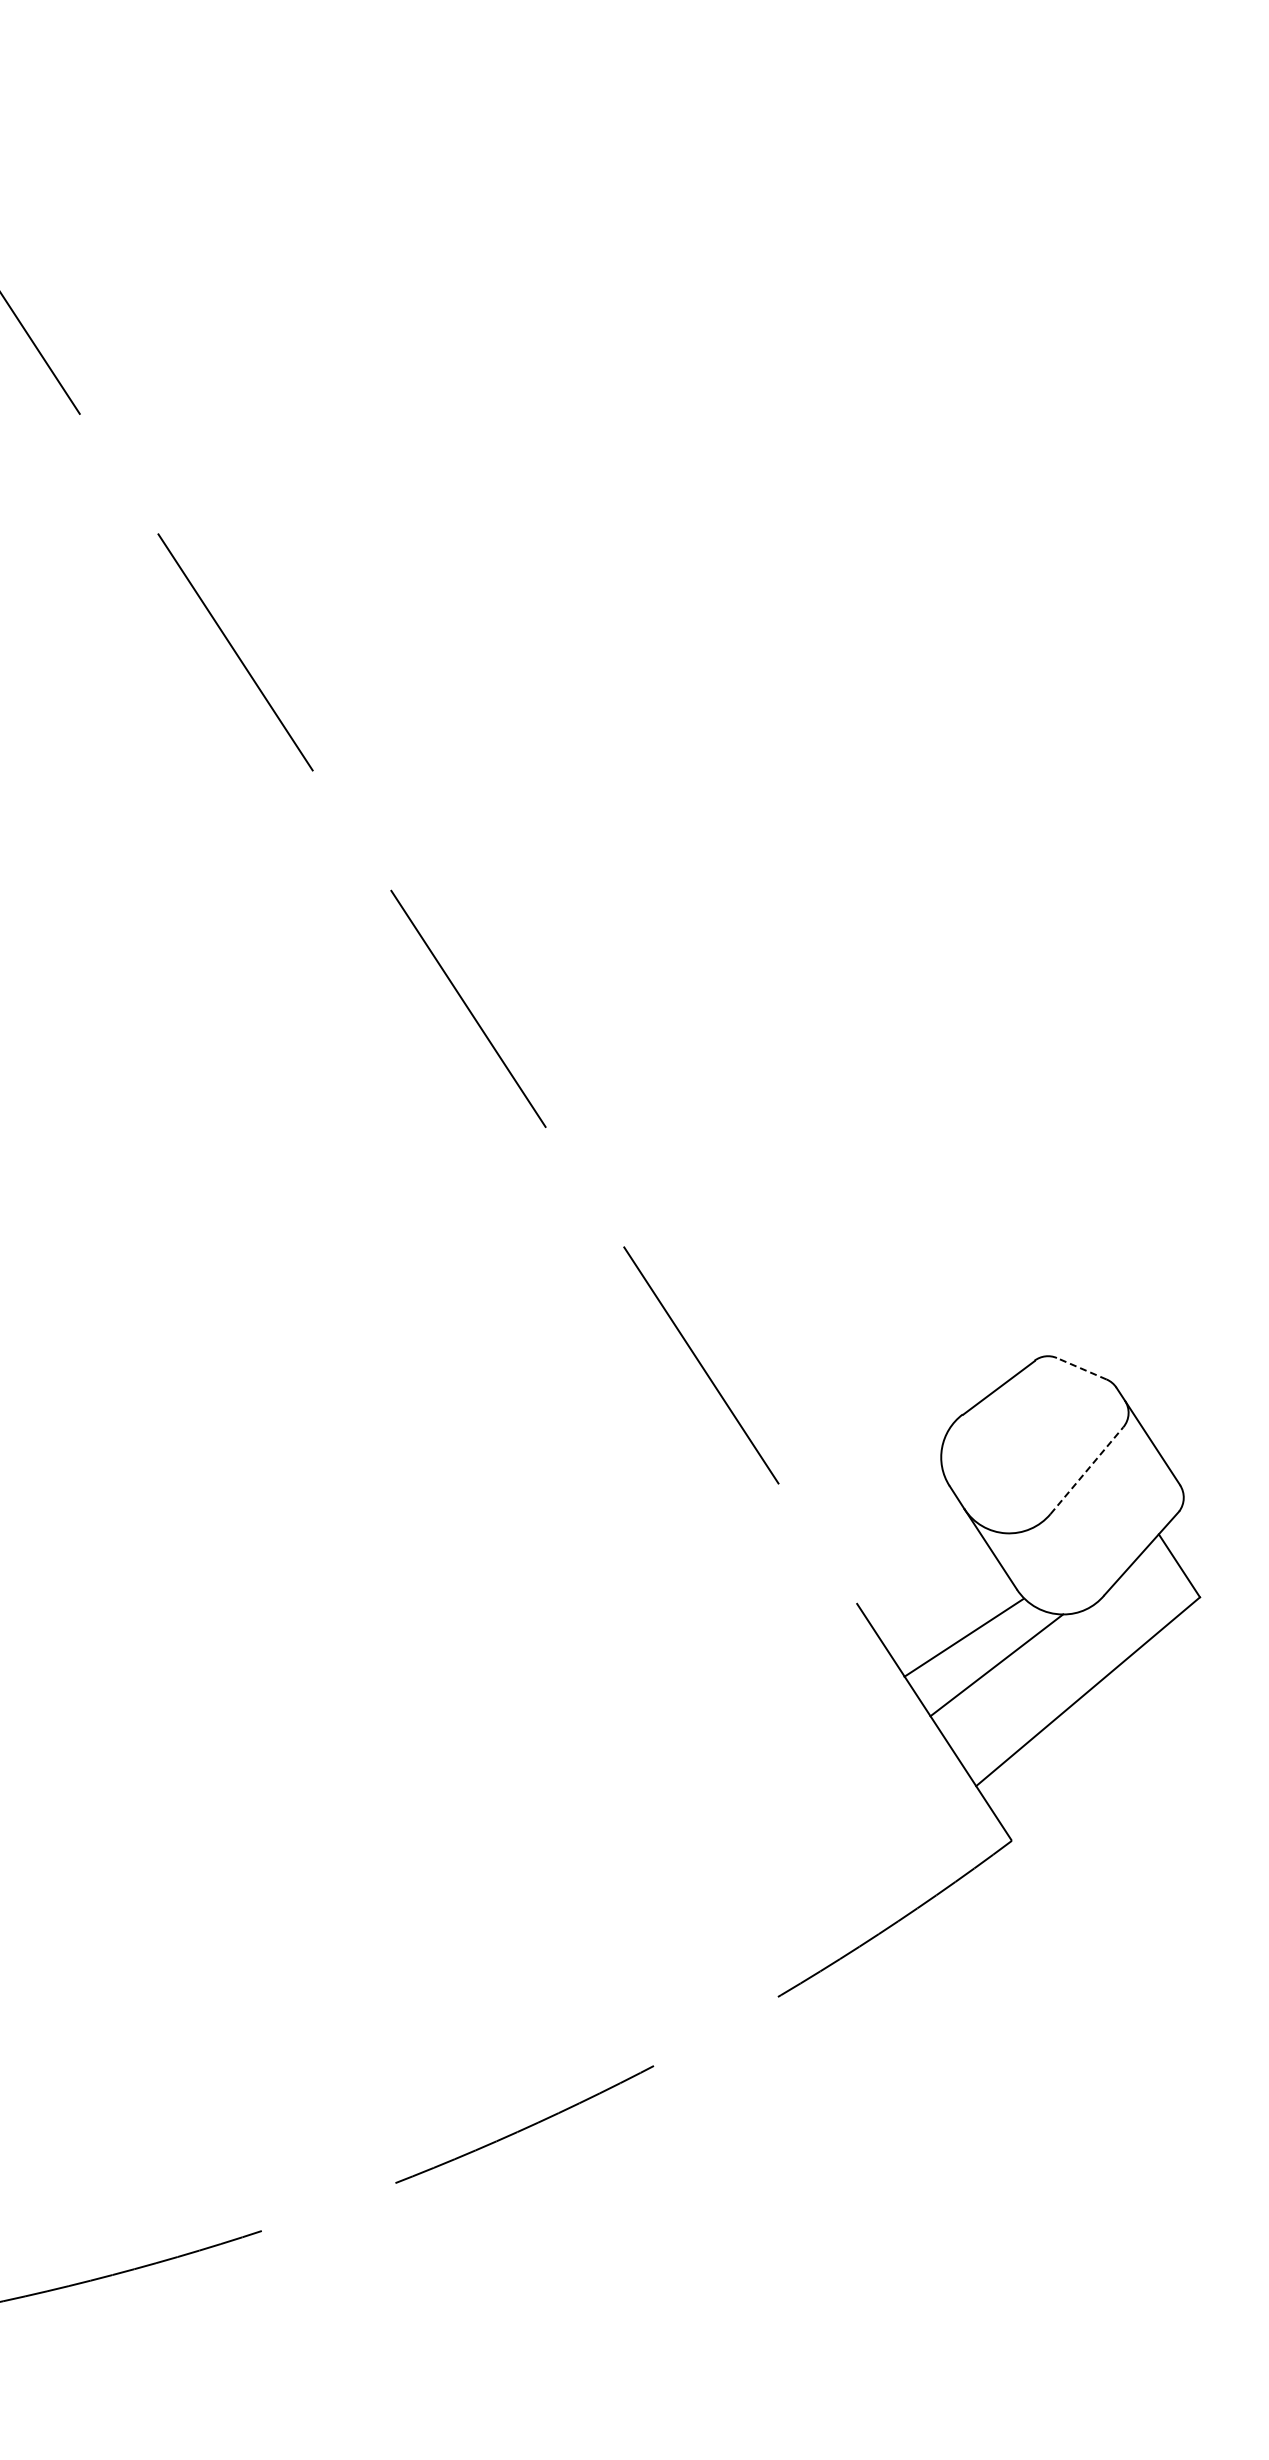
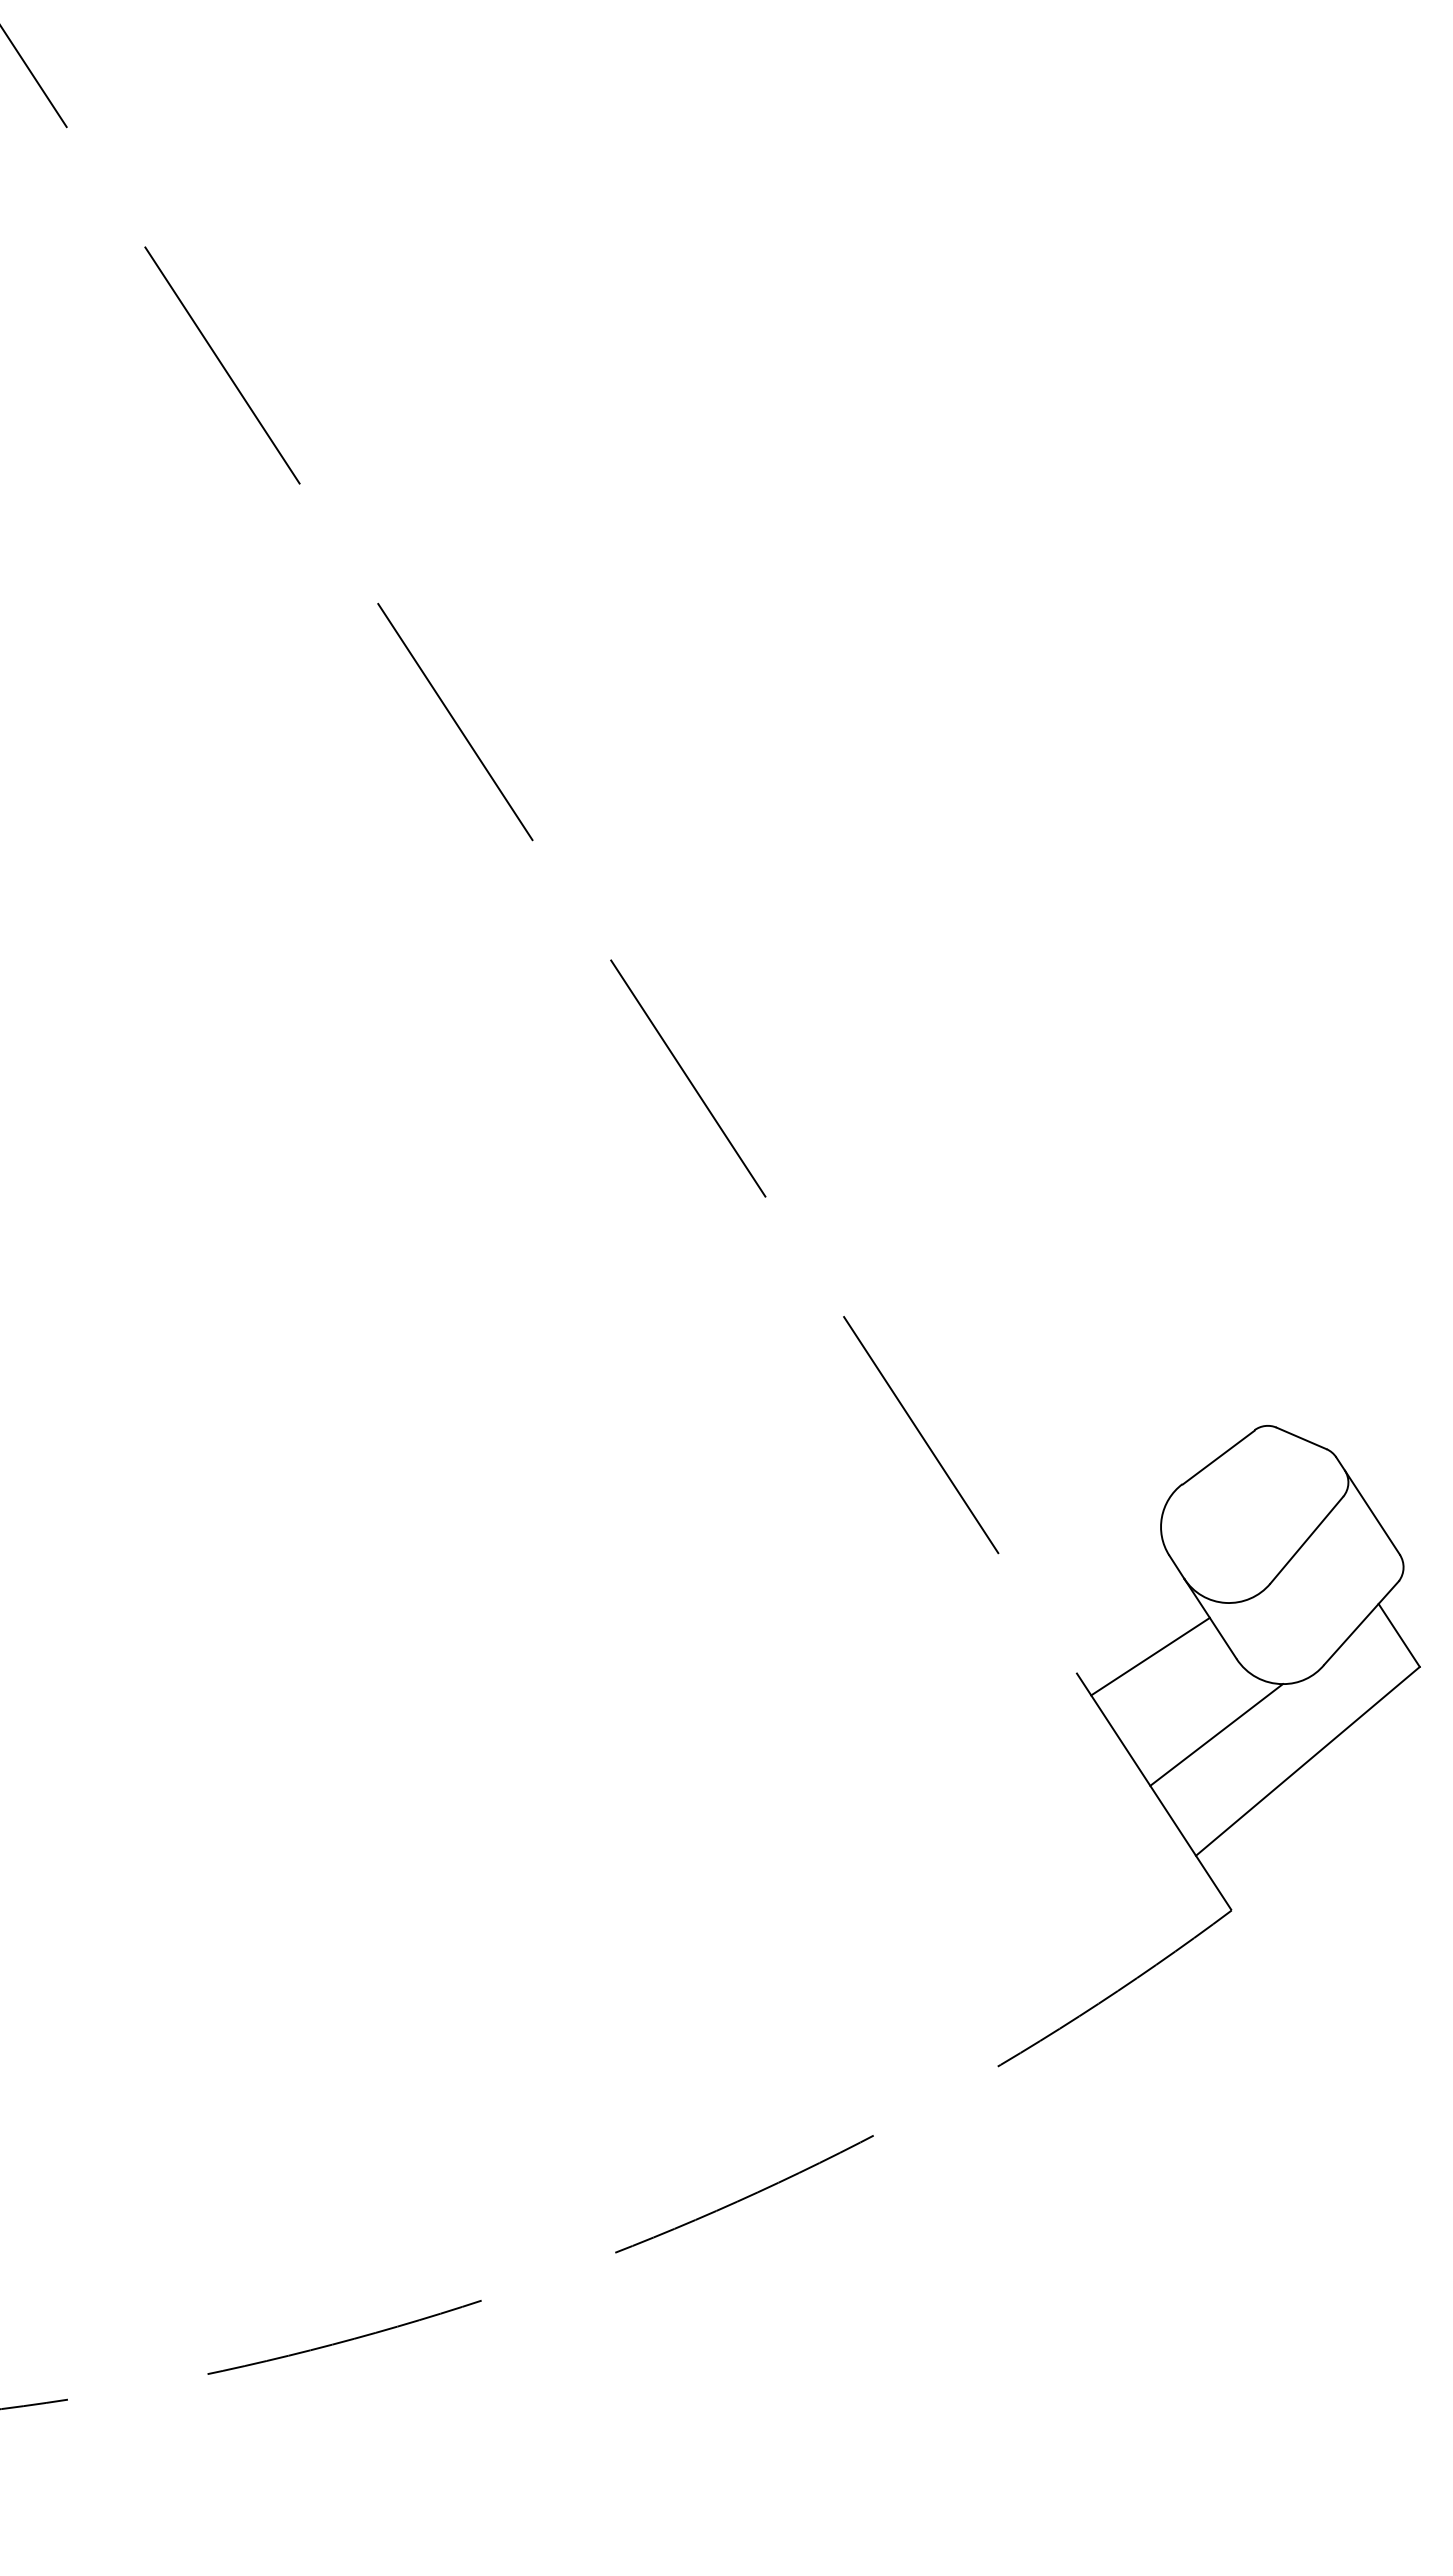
line: (1081, 1368) -> (1301, 1438), dashed -> solid
line: (1086, 1470) -> (1306, 1540), dashed -> solid
line: (963, 1637) -> (1150, 1656), moved

